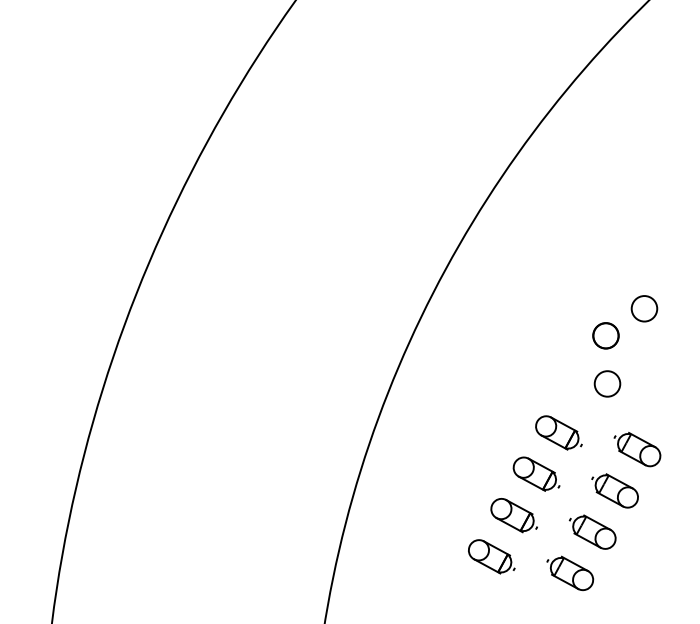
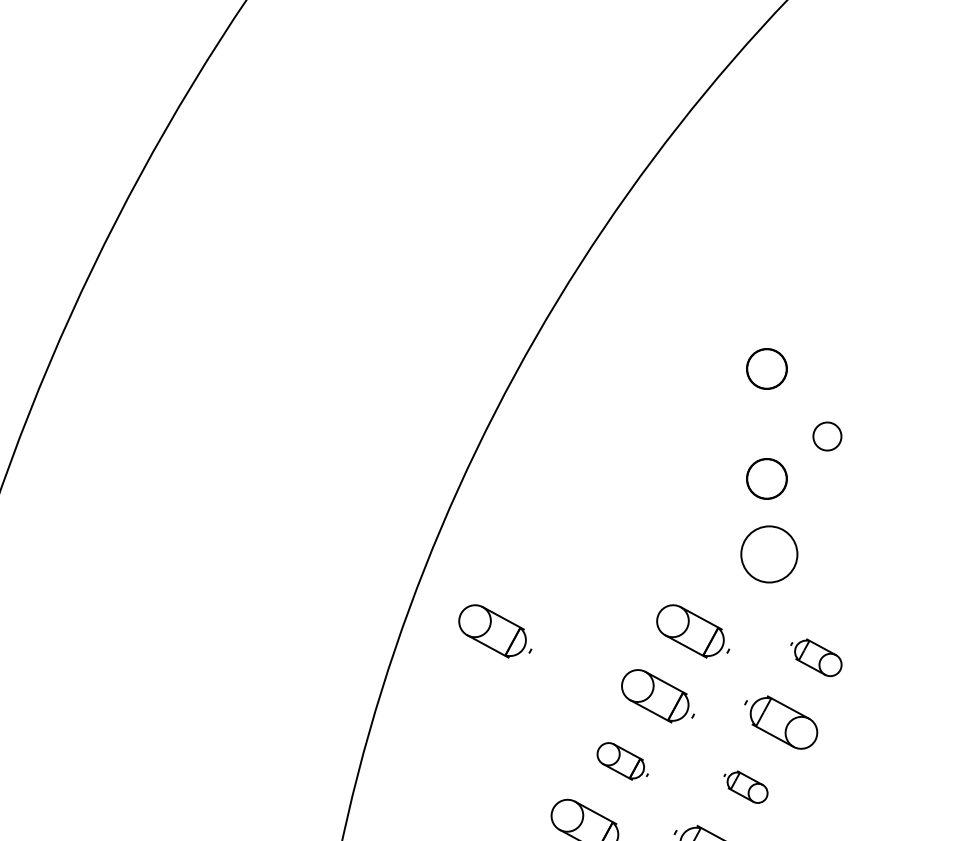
circle: (605, 265) -> (766, 368), added
circle: (644, 308) -> (827, 435), size x0.7
circle: (607, 383) -> (769, 553), size x1.4
part: (432, 432) -> (494, 630), added
part: (637, 449) -> (816, 657), size x0.7
part: (513, 515) -> (621, 761), size x0.7
part: (592, 531) -> (745, 786), size x0.6

